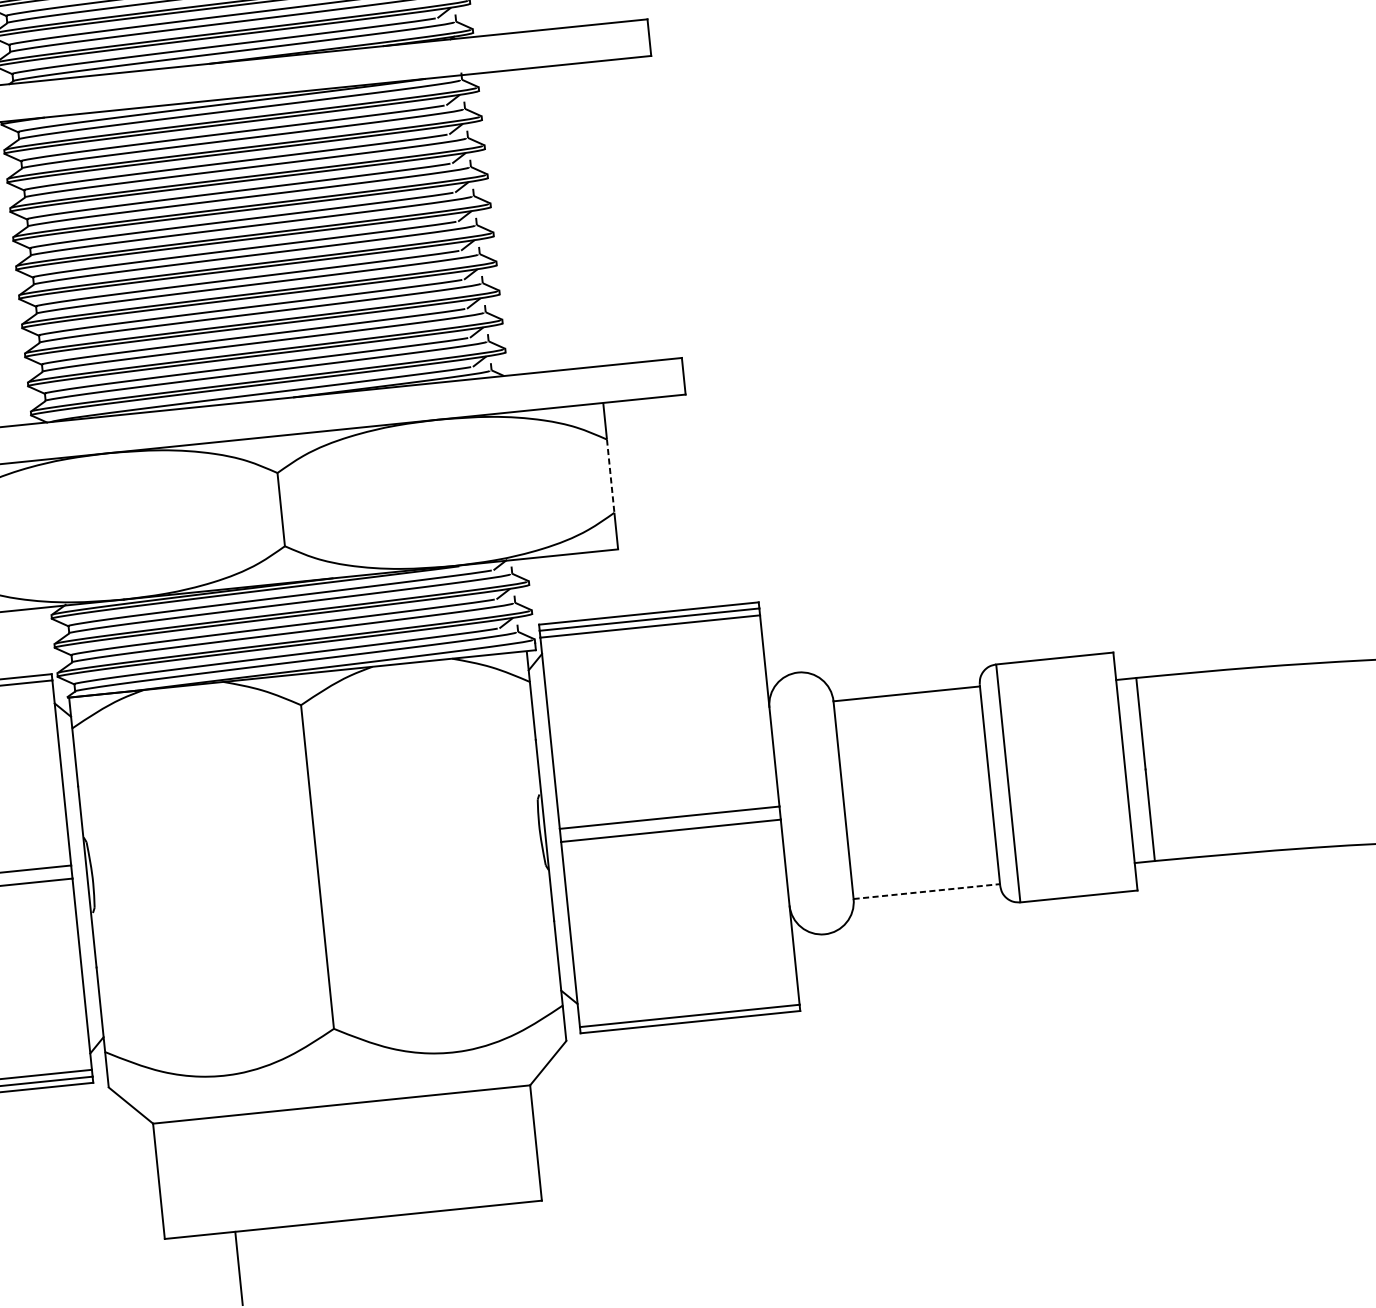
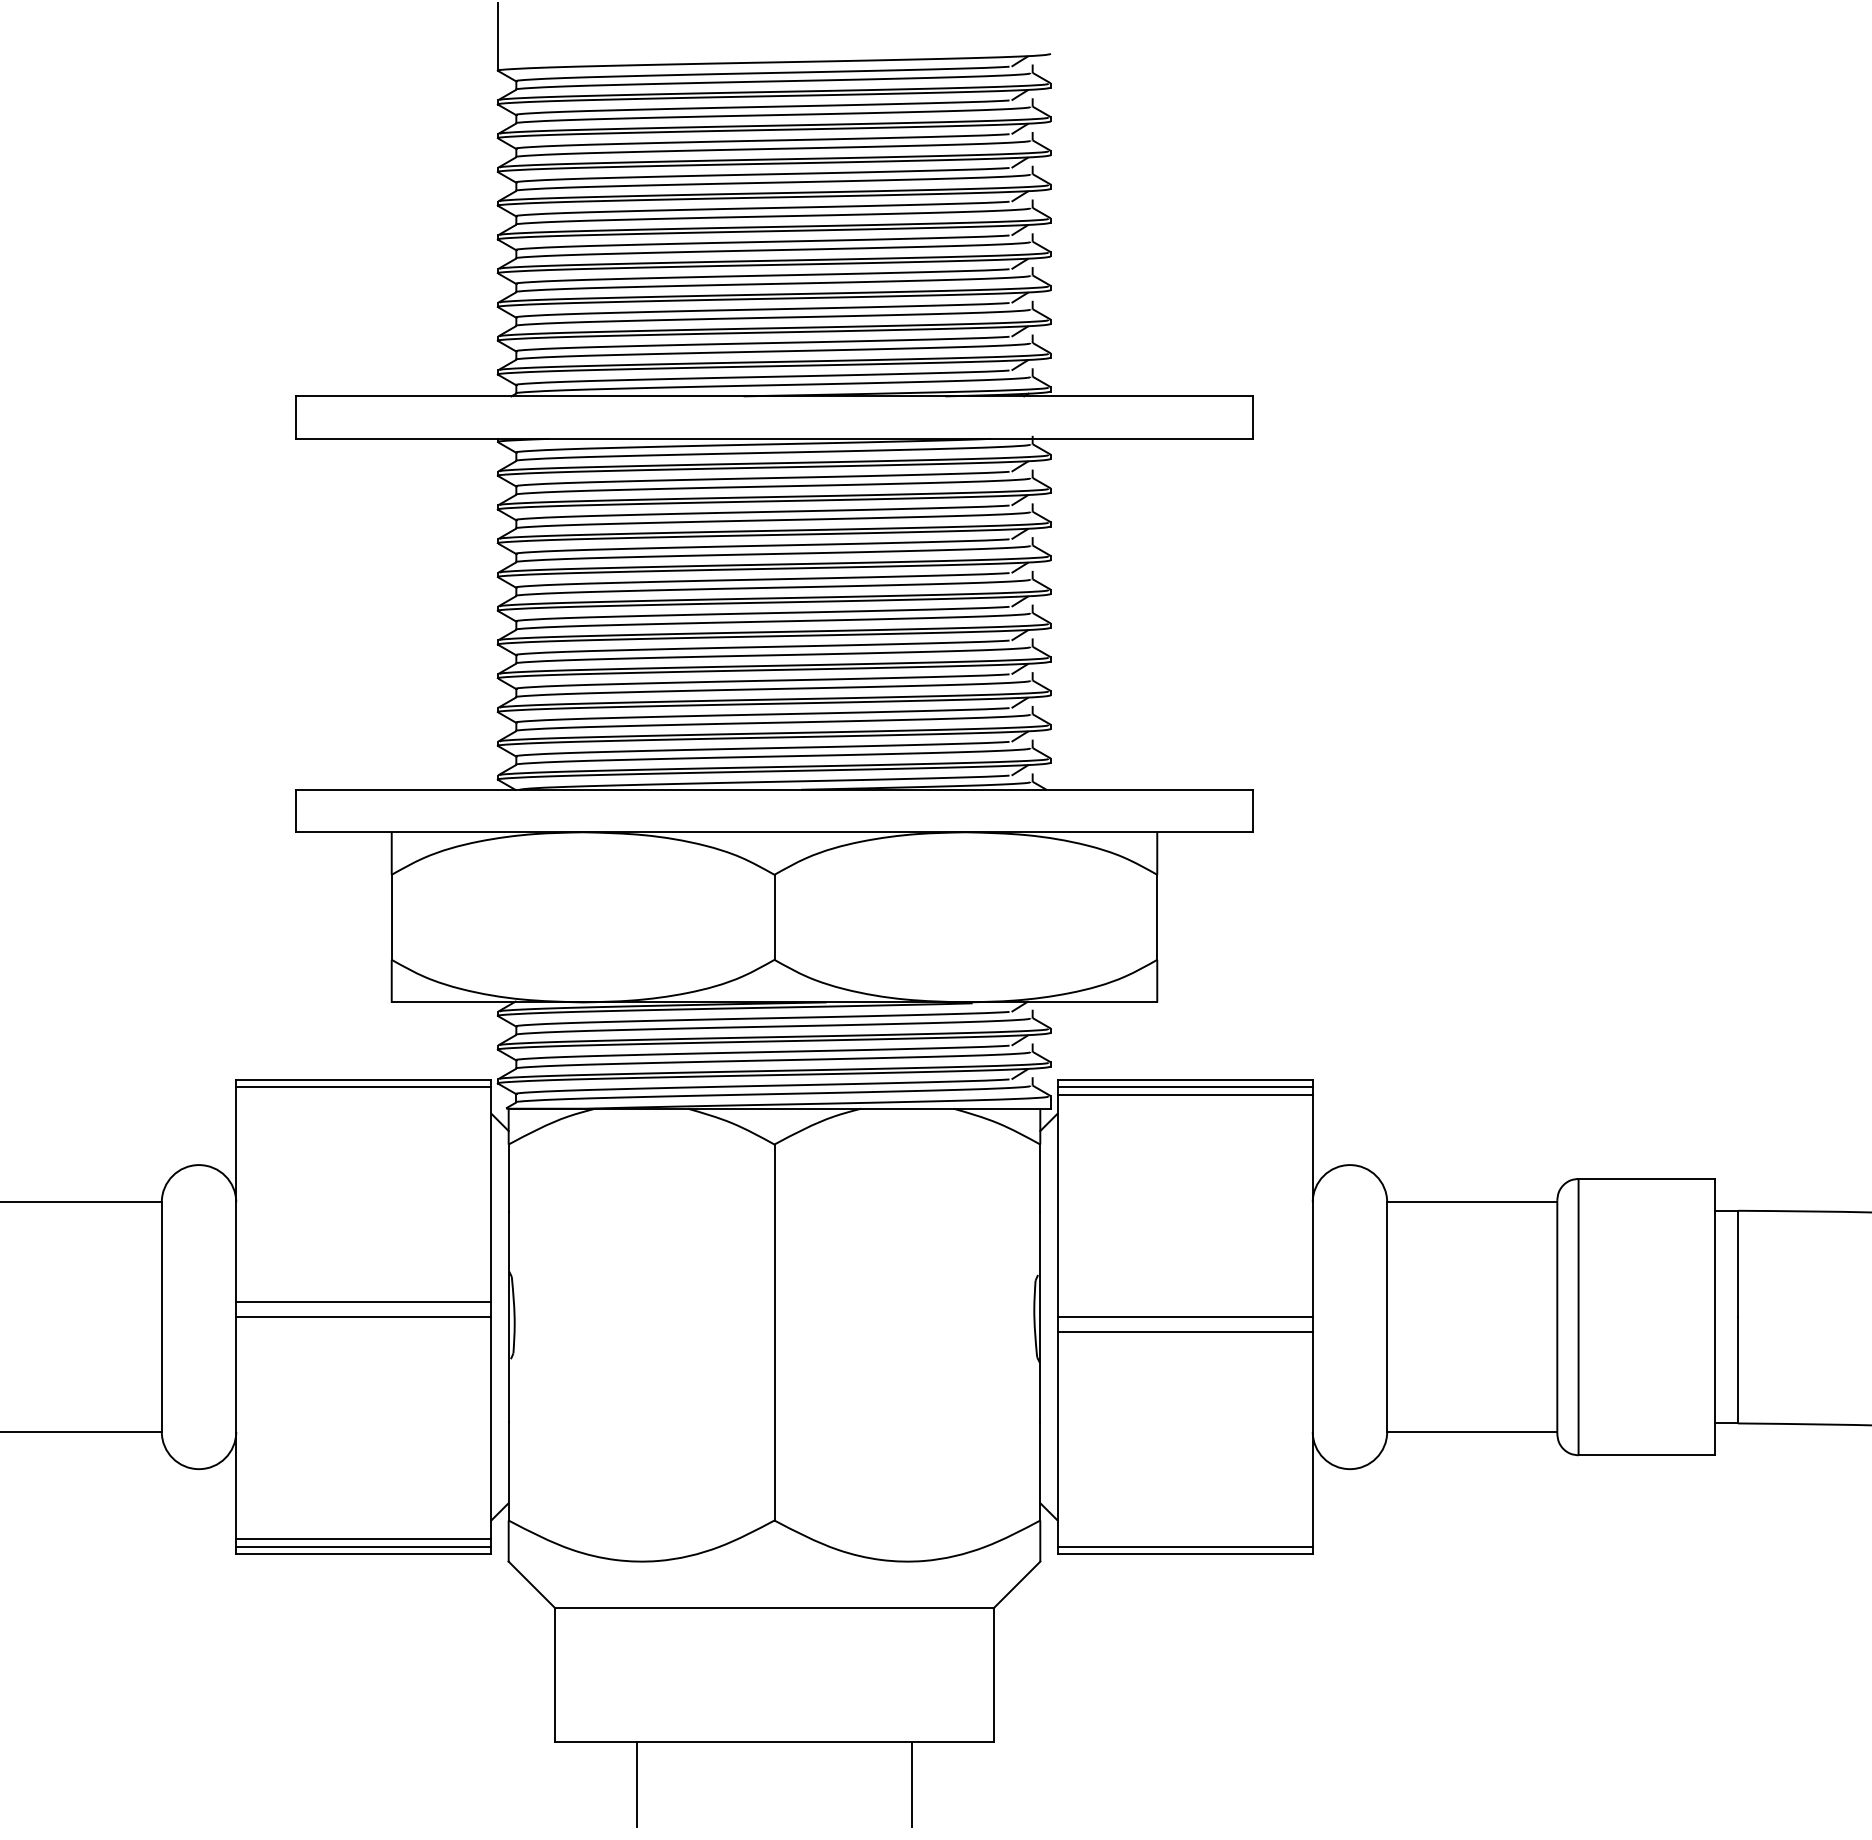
line: (610, 476) -> (1157, 917), dashed -> solid
line: (926, 891) -> (1472, 1431), dashed -> solid
line: (474, 1244) -> (911, 1784), added

